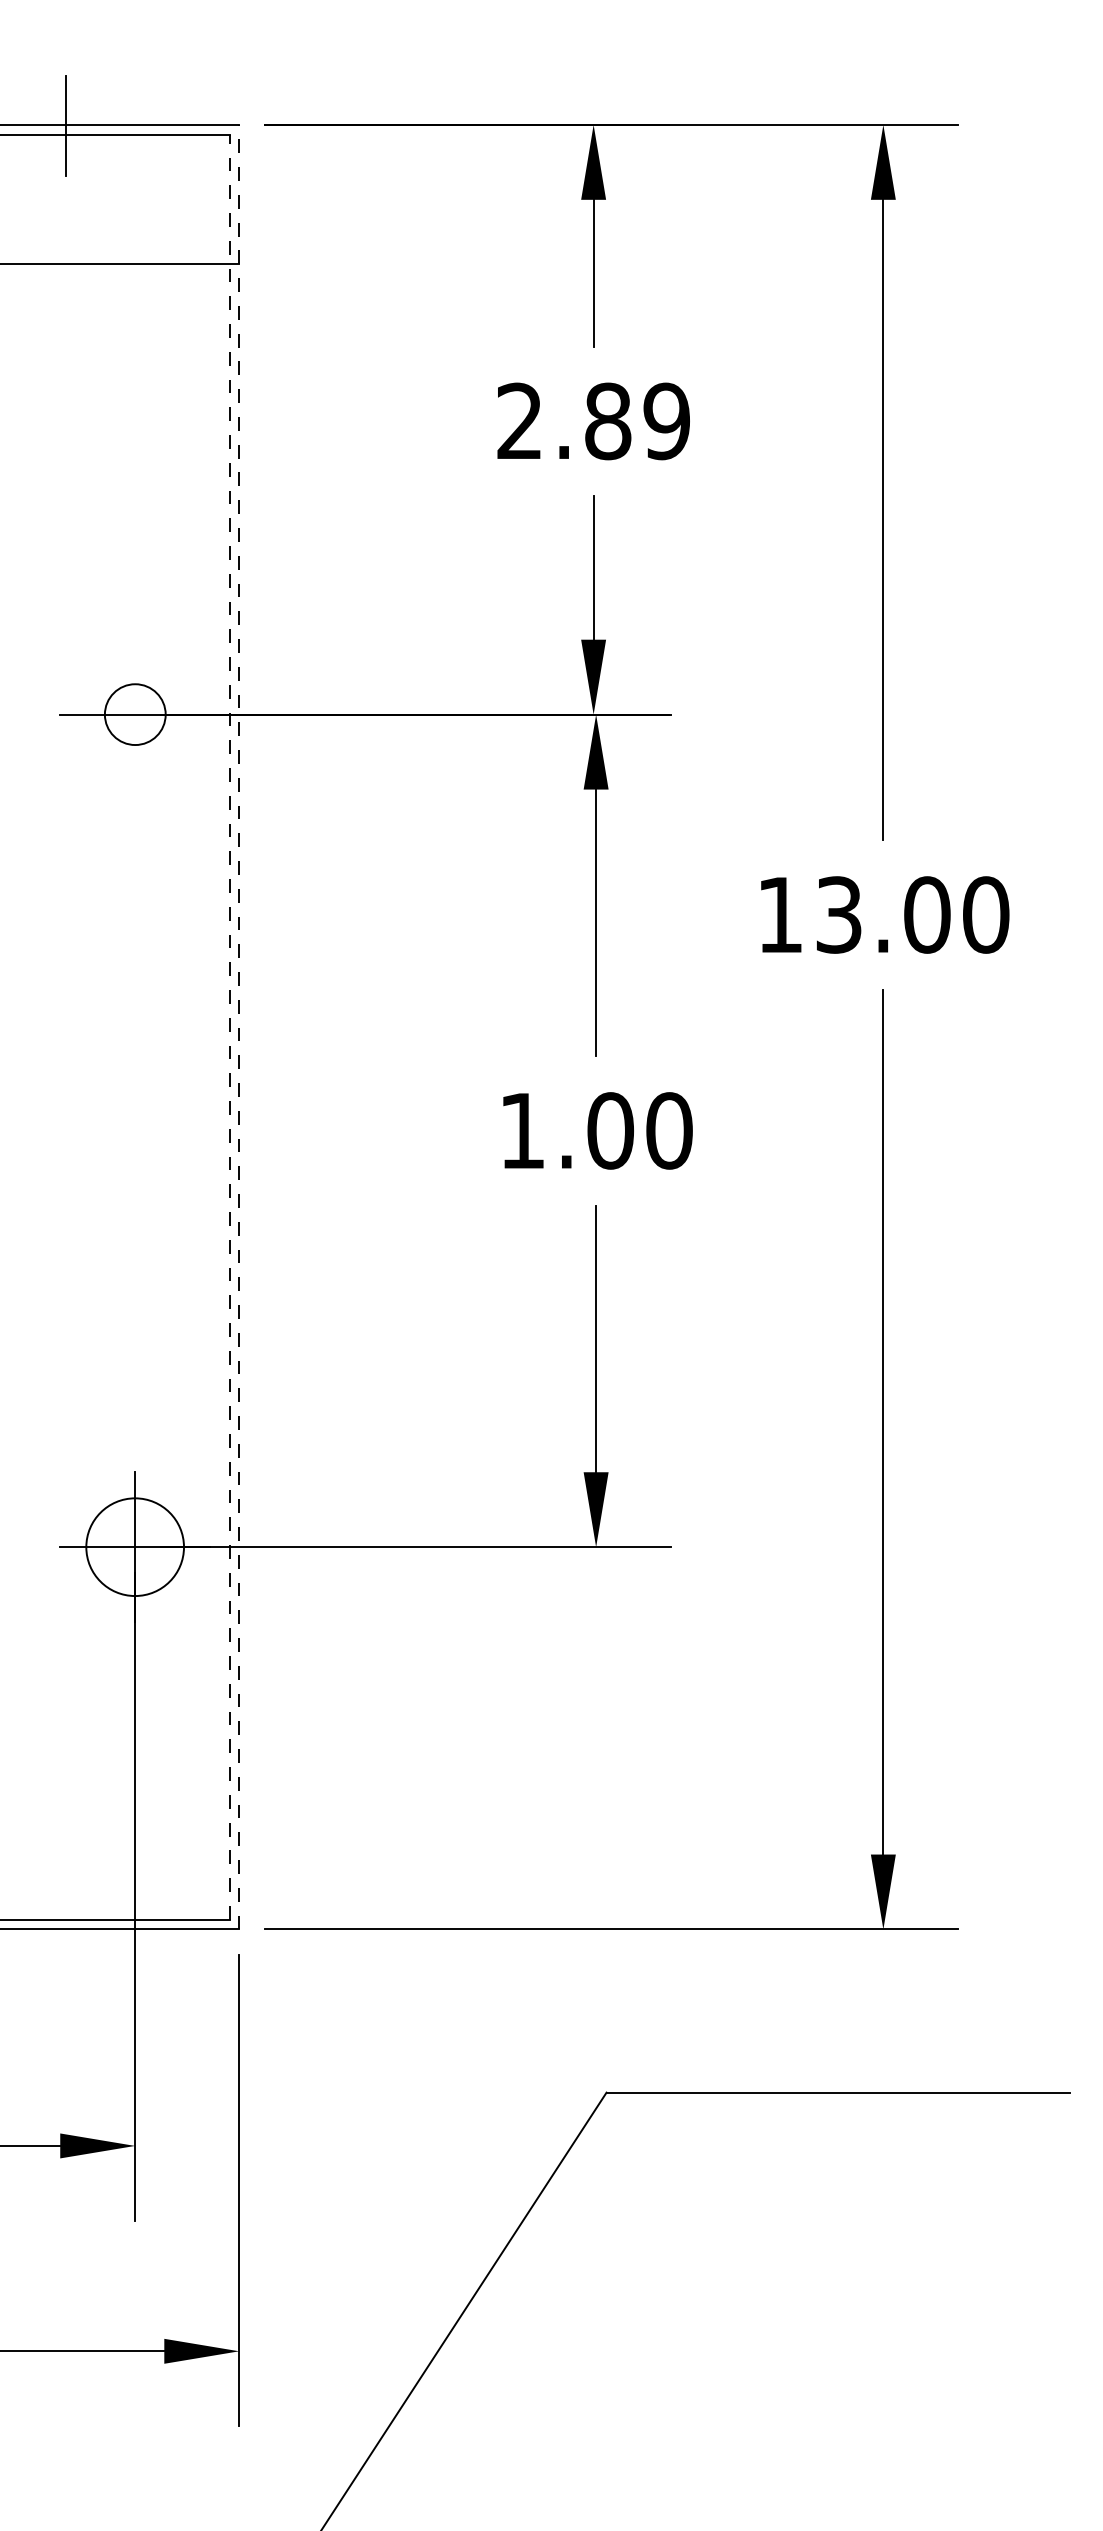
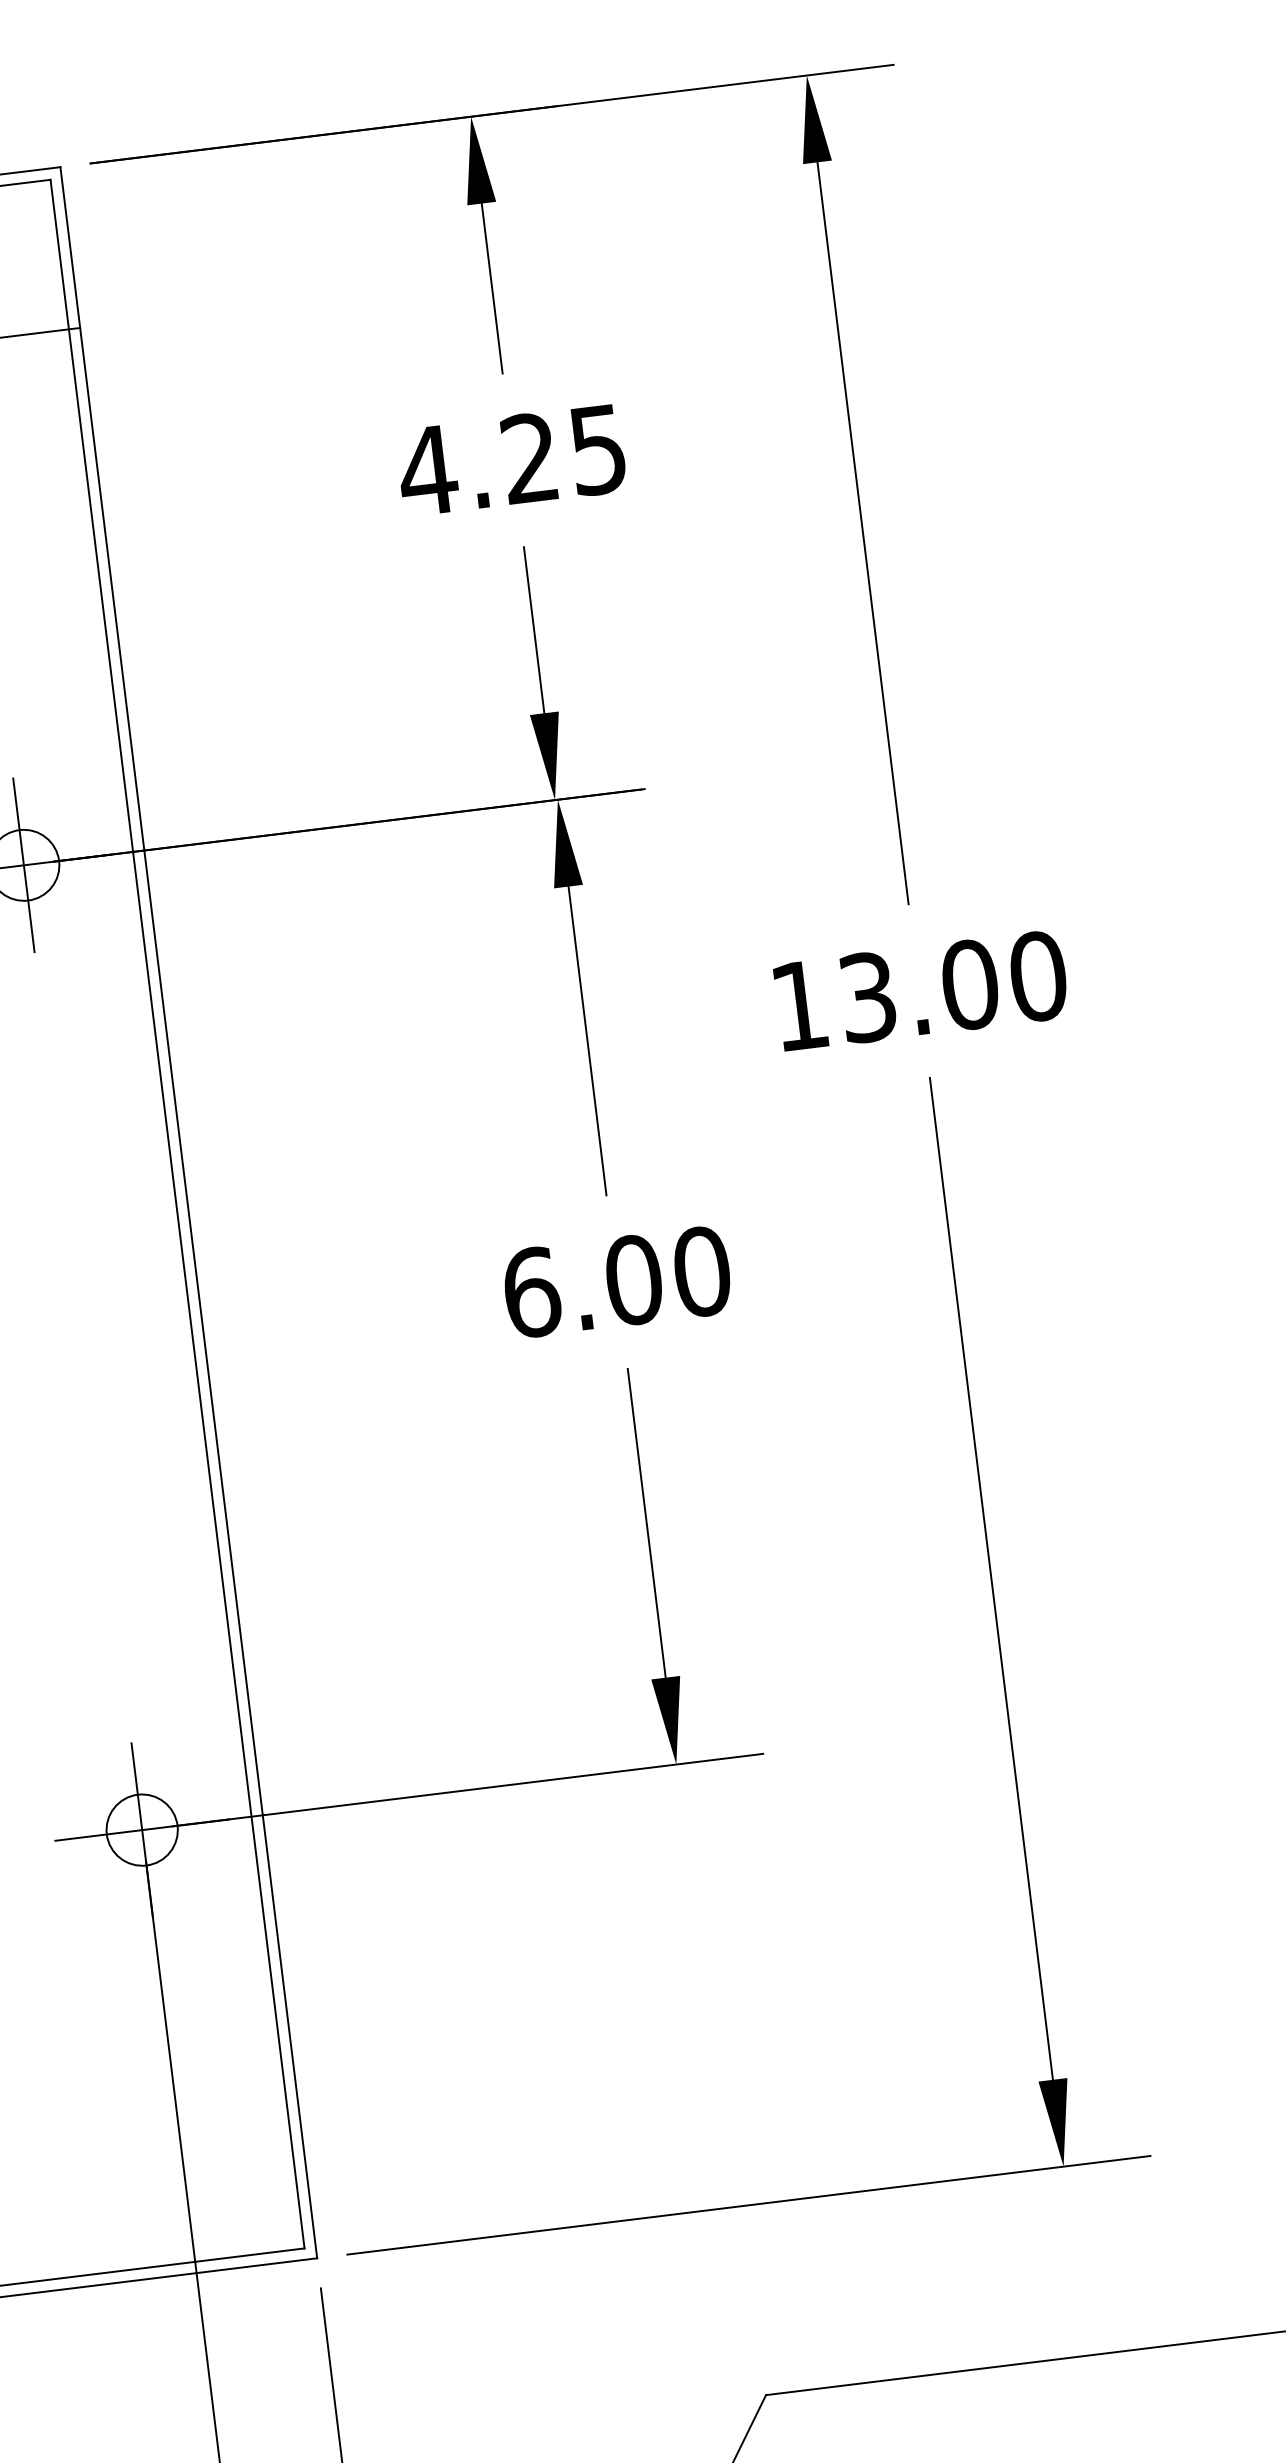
text: (592, 421) -> (511, 460), 2.89 -> 4.25
line: (135, 714) -> (24, 865), added
line: (239, 1026) -> (189, 1211), dashed -> solid
line: (229, 1027) -> (177, 1214), dashed -> solid
text: (522, 1130) -> (531, 1292), 1.00 -> 6.00
circle: (134, 1546) -> (141, 1829), size x0.62

